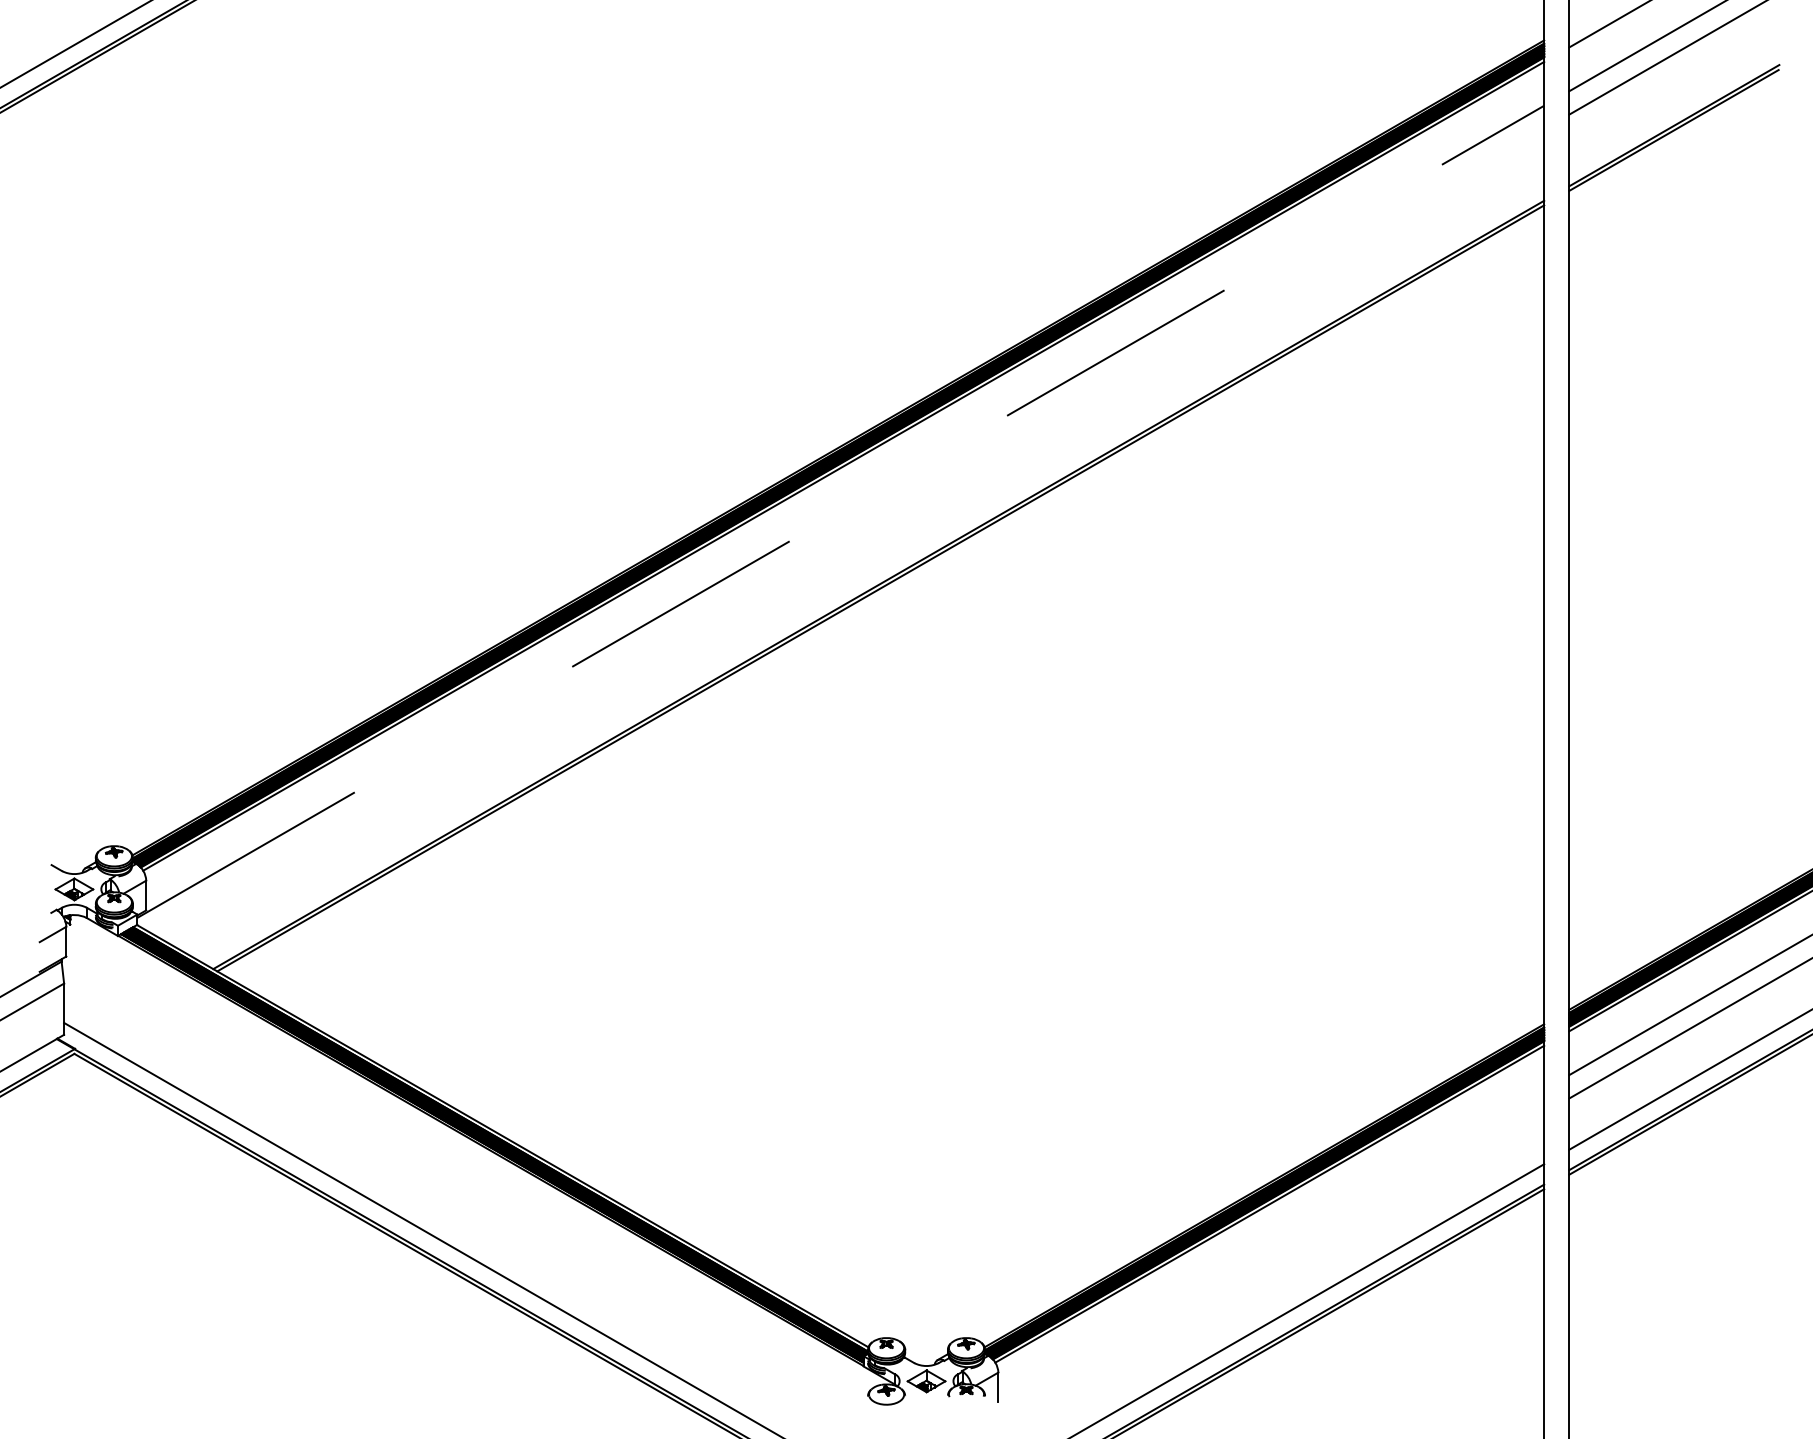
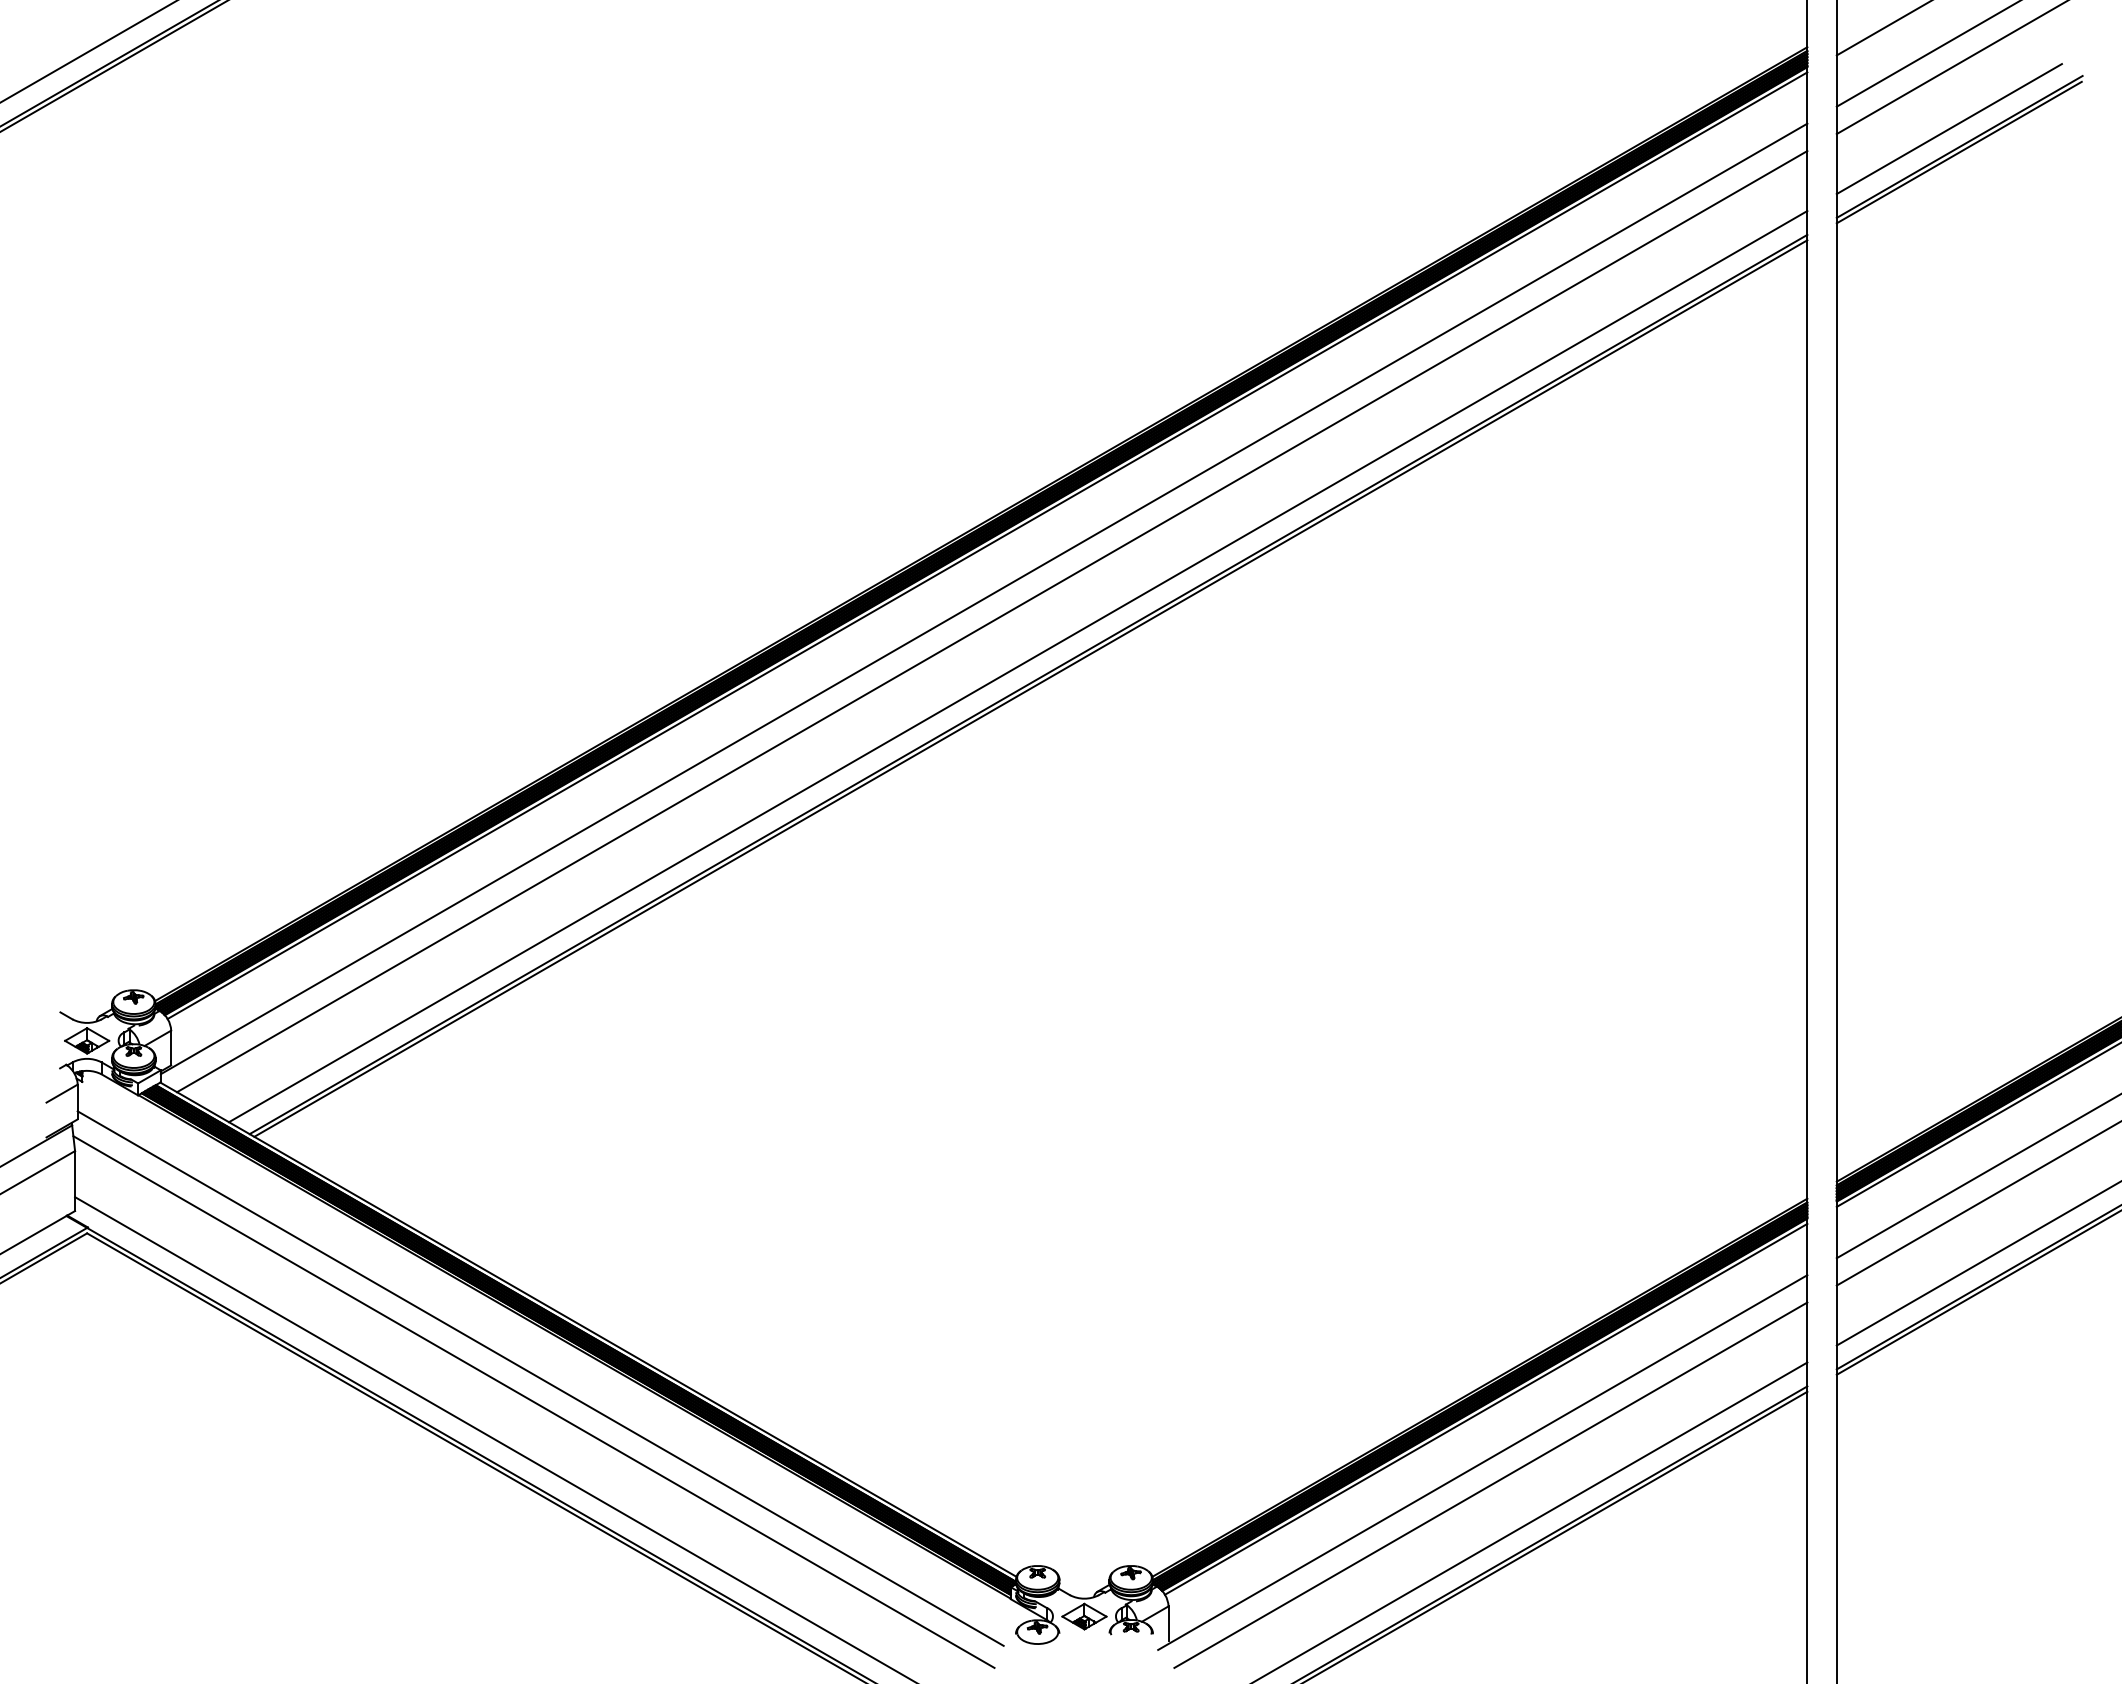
line: (1664, 110) -> (1948, 129), added
line: (841, 511) -> (984, 598), dashed -> solid
line: (847, 531) -> (992, 621), added
line: (870, 569) -> (1018, 666), added
line: (461, 1177) -> (540, 1378), added
line: (455, 1197) -> (533, 1401), added
line: (1266, 1249) -> (1482, 1462), added
line: (1273, 1268) -> (1490, 1484), added

